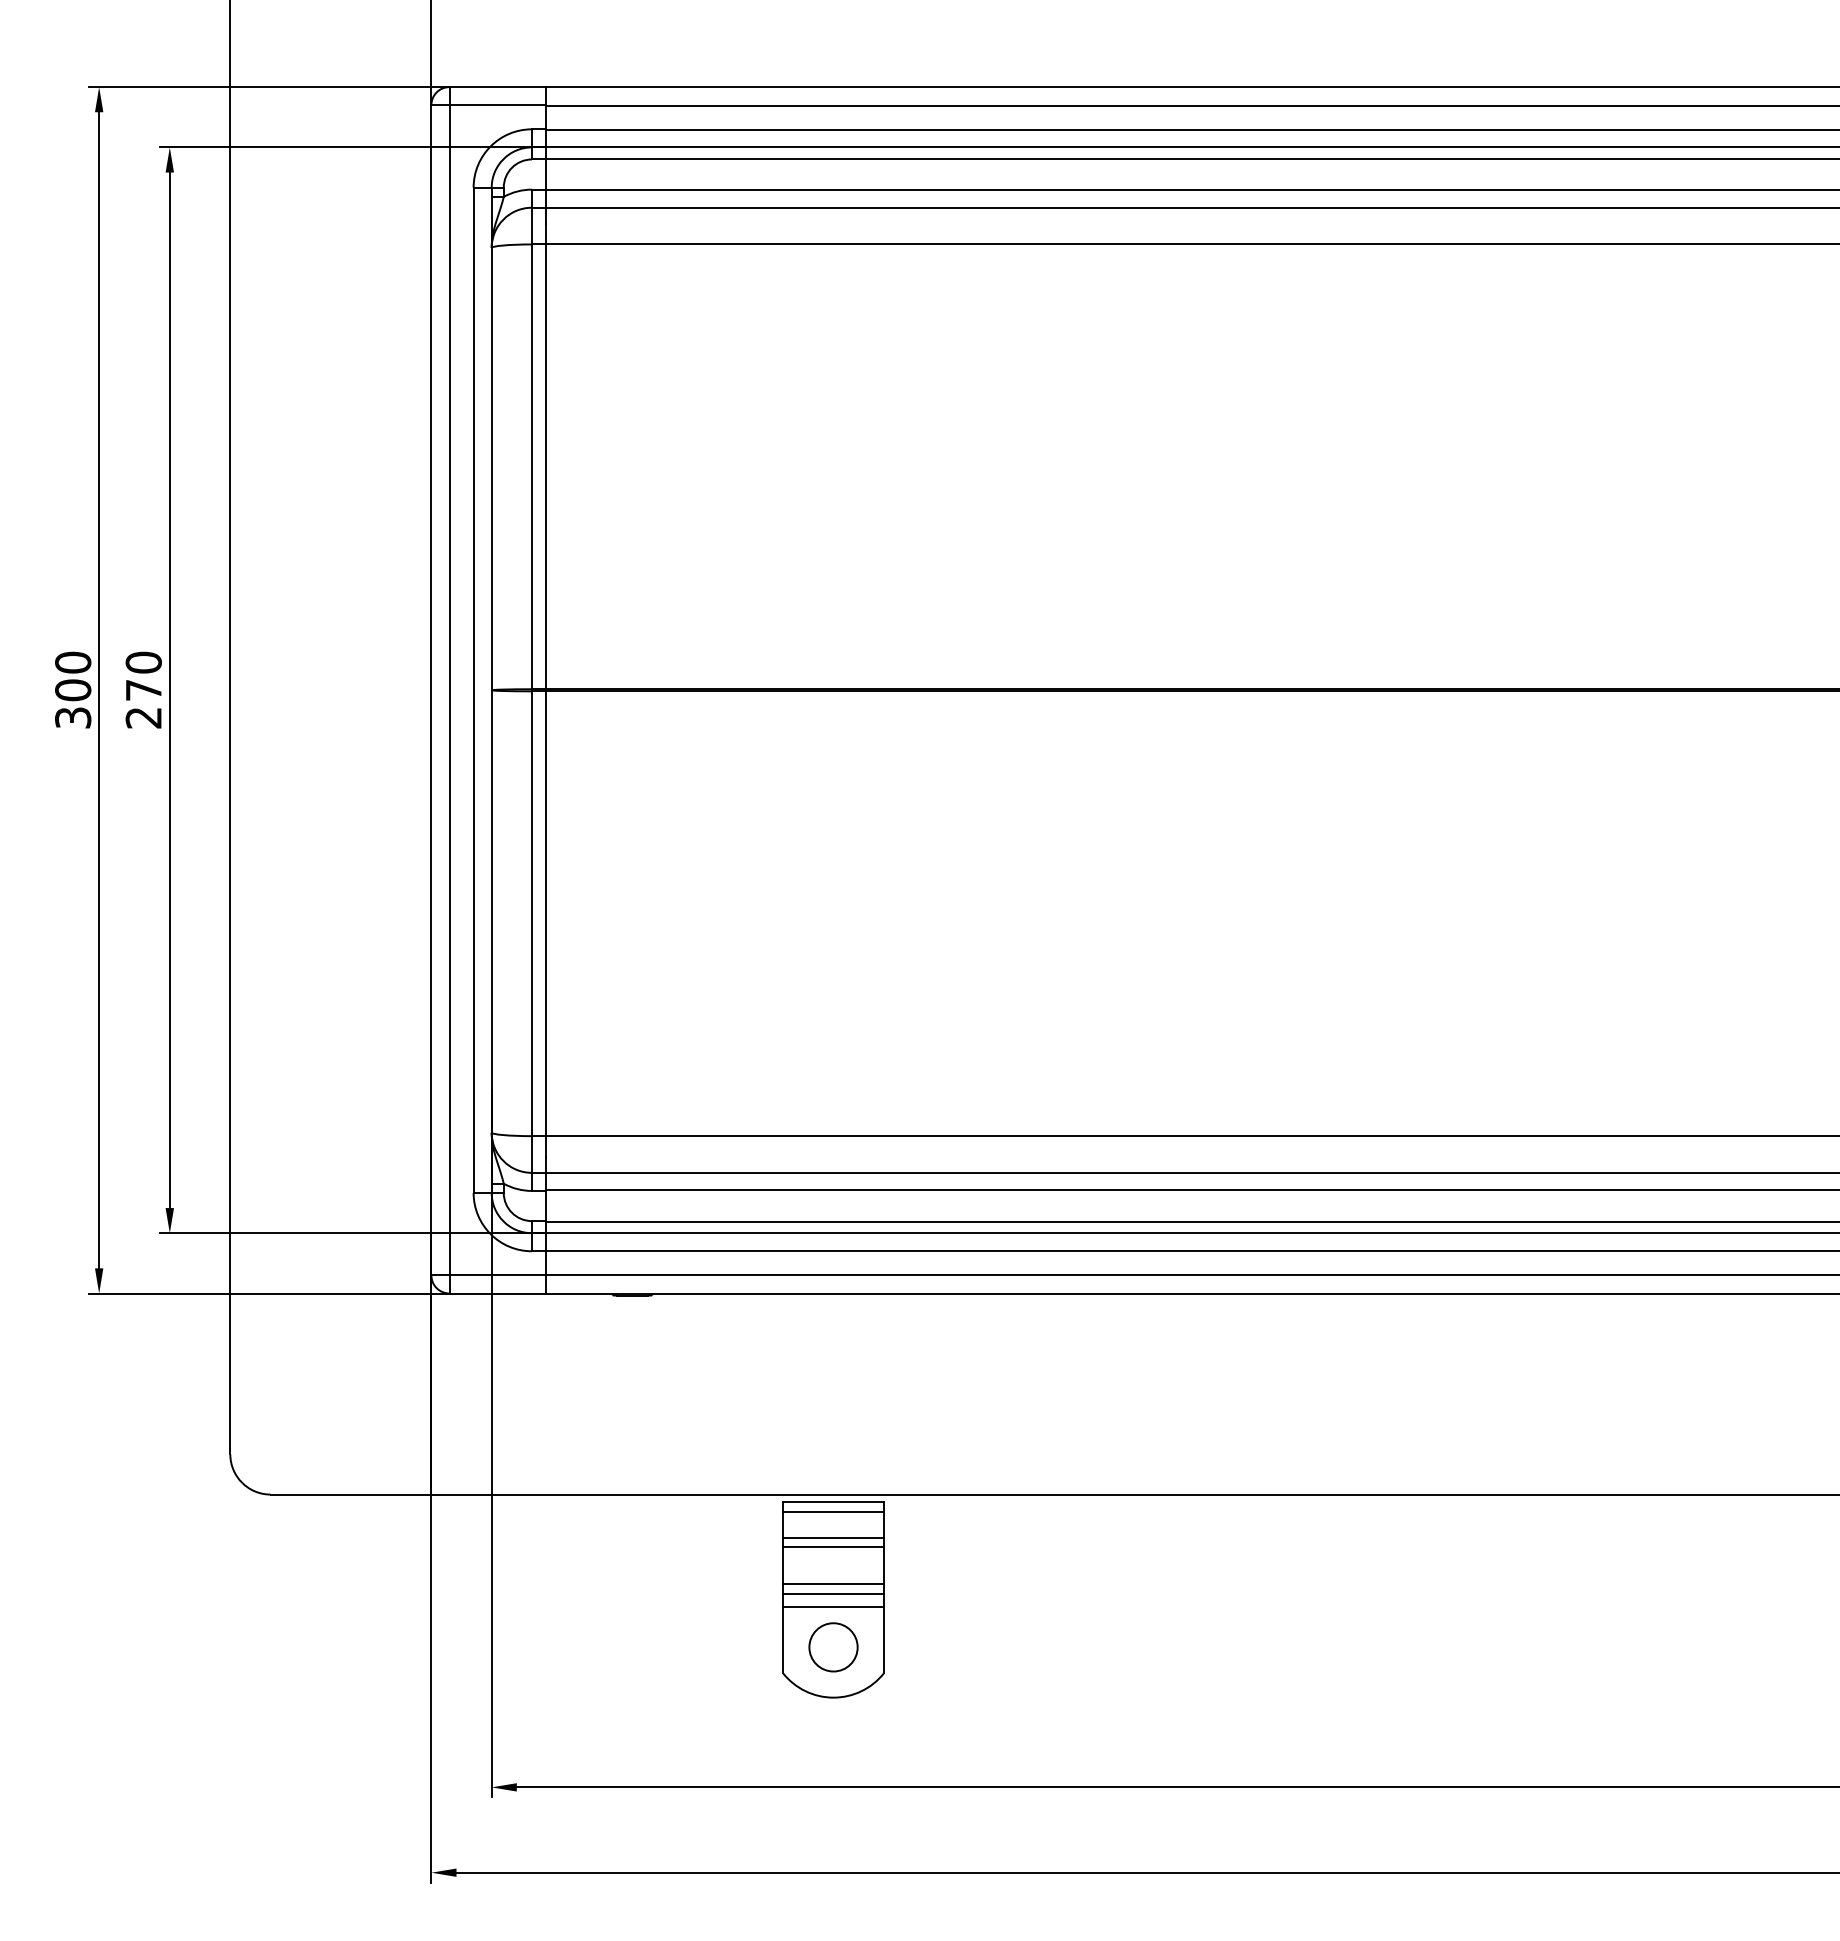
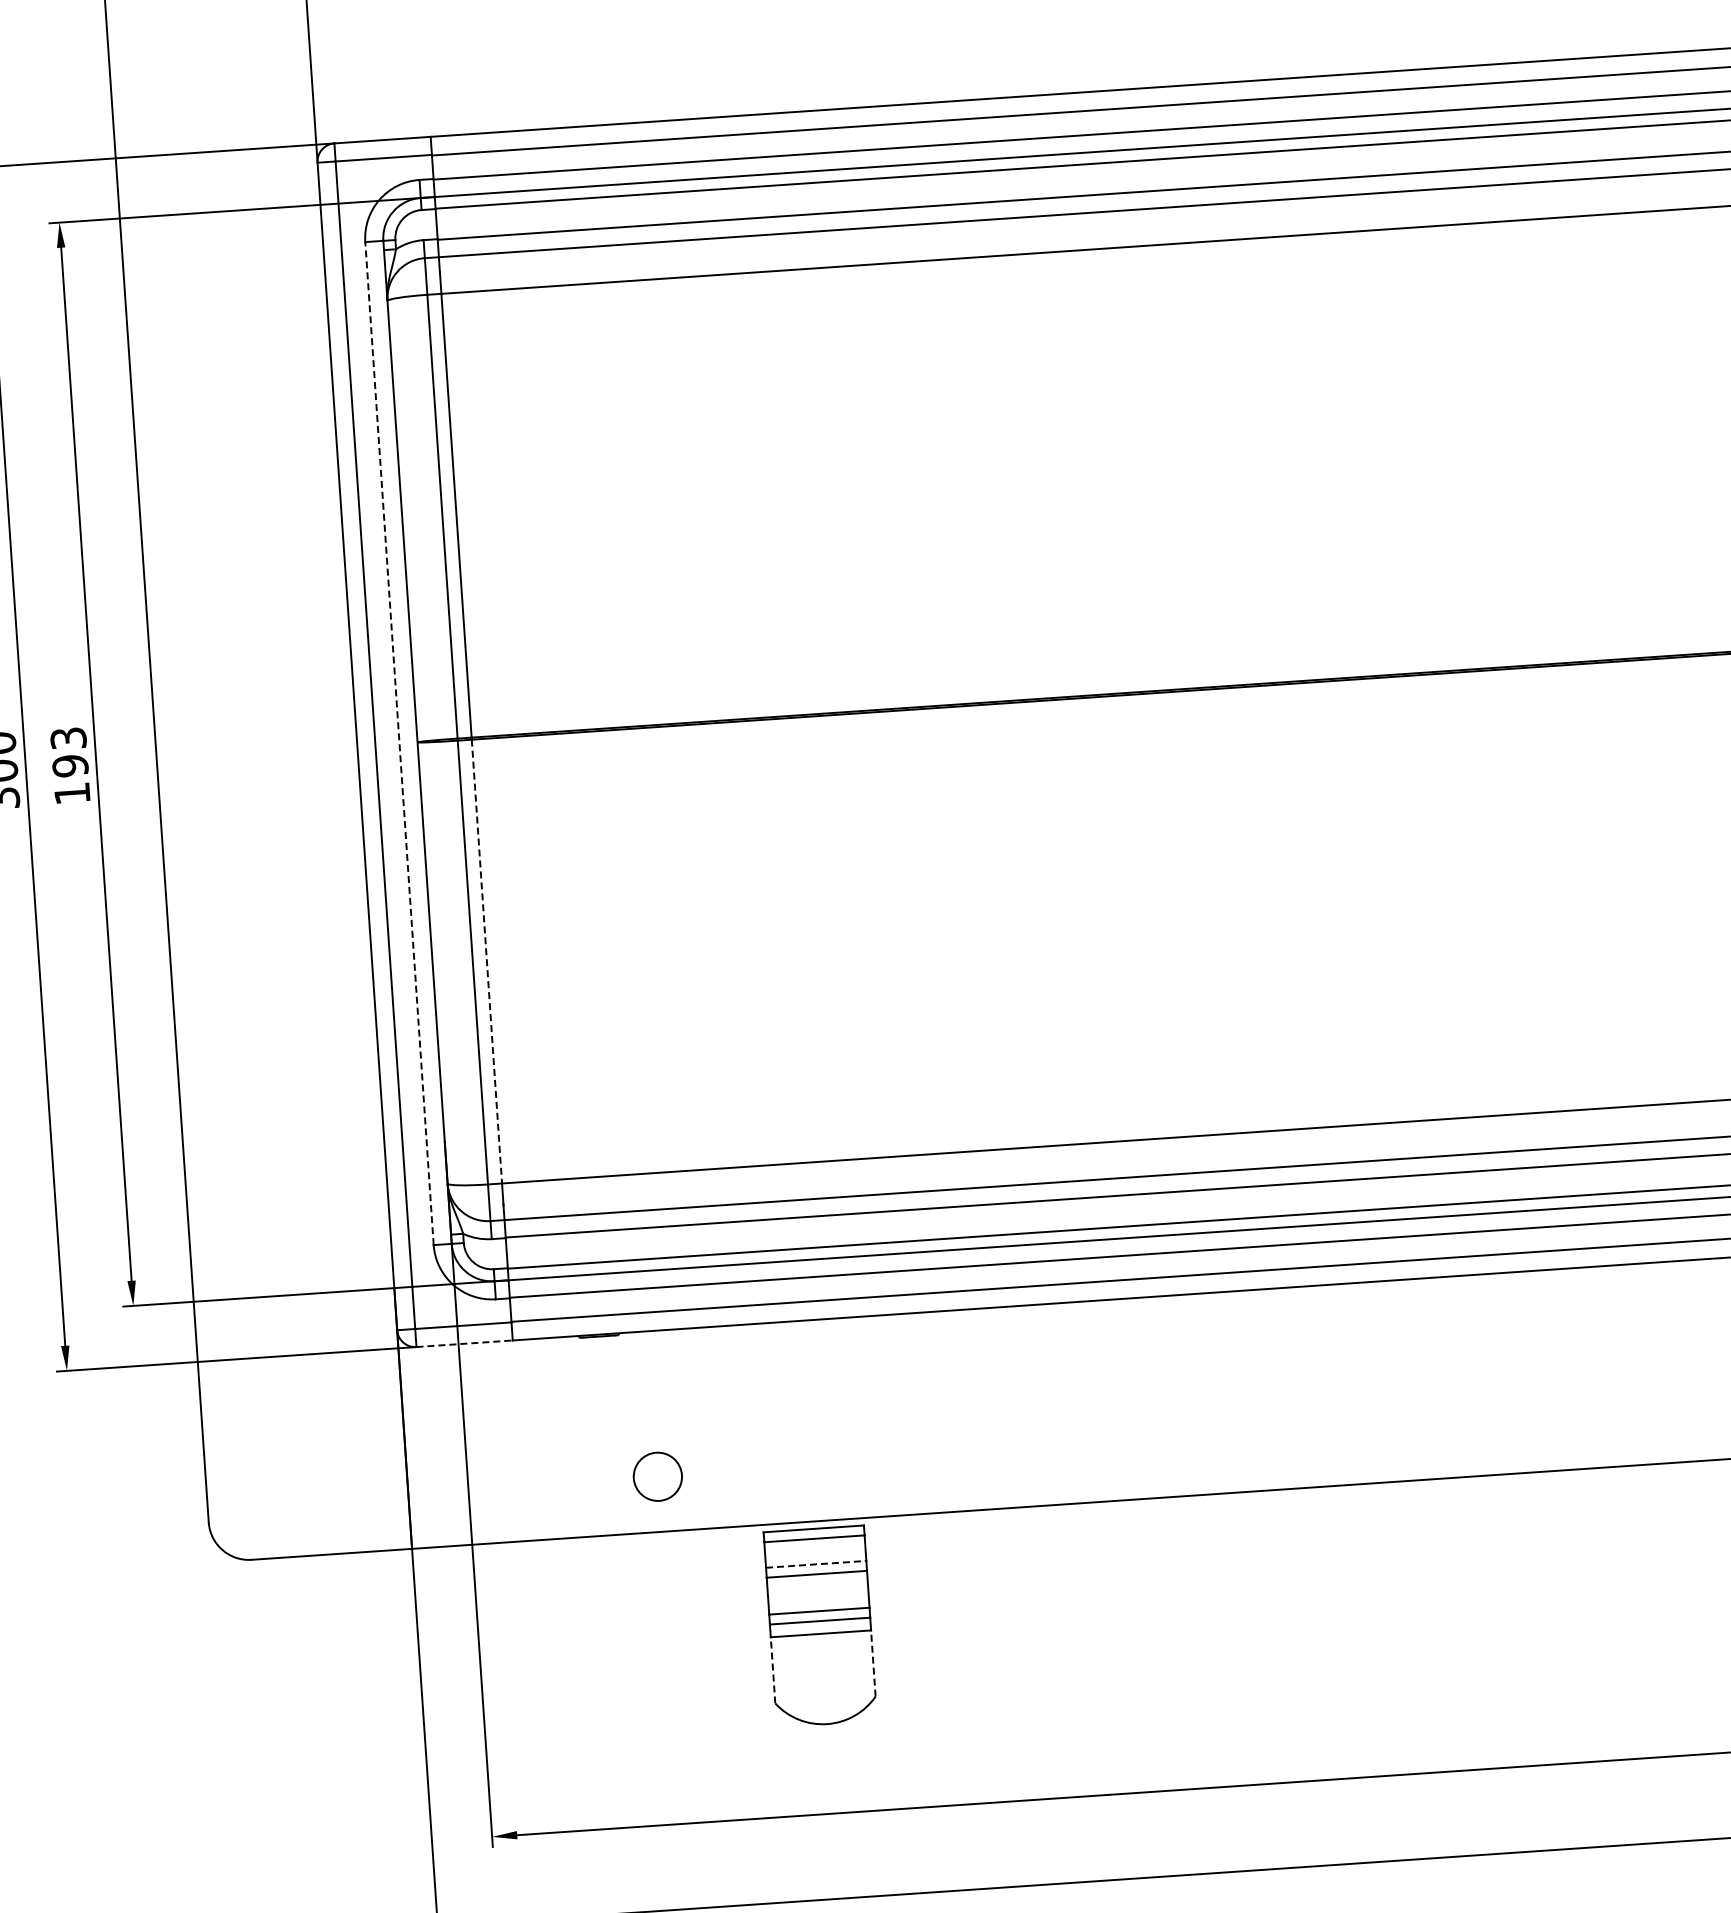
text: (143, 689) -> (70, 765), 270 -> 193
line: (473, 690) -> (399, 743), solid -> dashed
line: (546, 914) -> (487, 962), solid -> dashed
line: (498, 1293) -> (465, 1343), solid -> dashed
line: (834, 1537) -> (817, 1564), solid -> dashed
line: (783, 1639) -> (773, 1669), solid -> dashed
line: (883, 1639) -> (873, 1662), solid -> dashed
circle: (833, 1647) -> (657, 1476), moved

